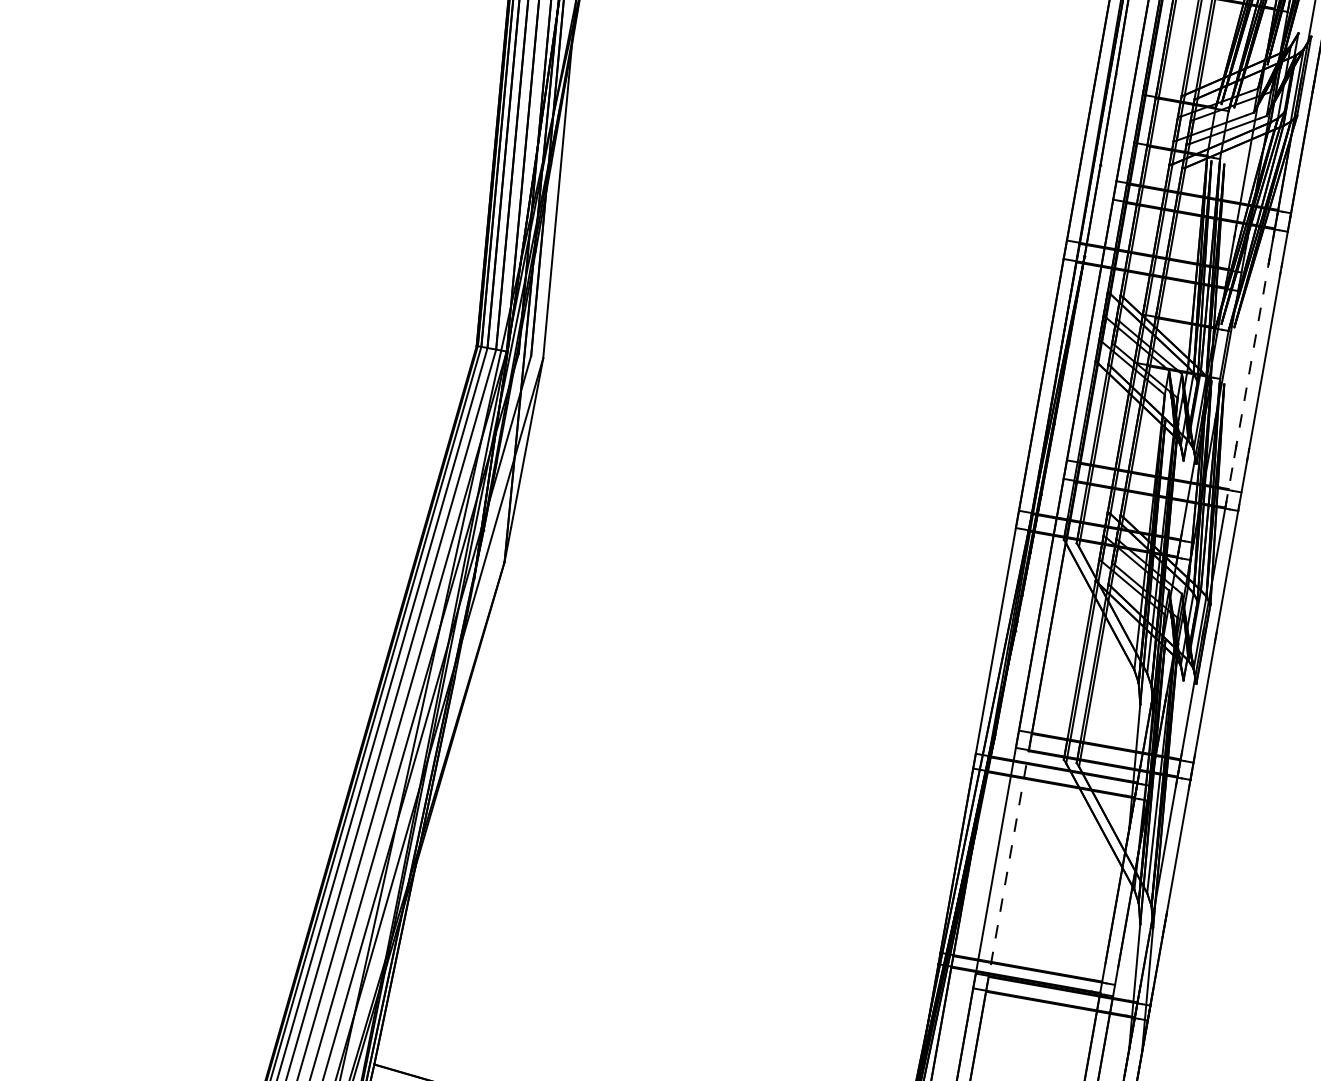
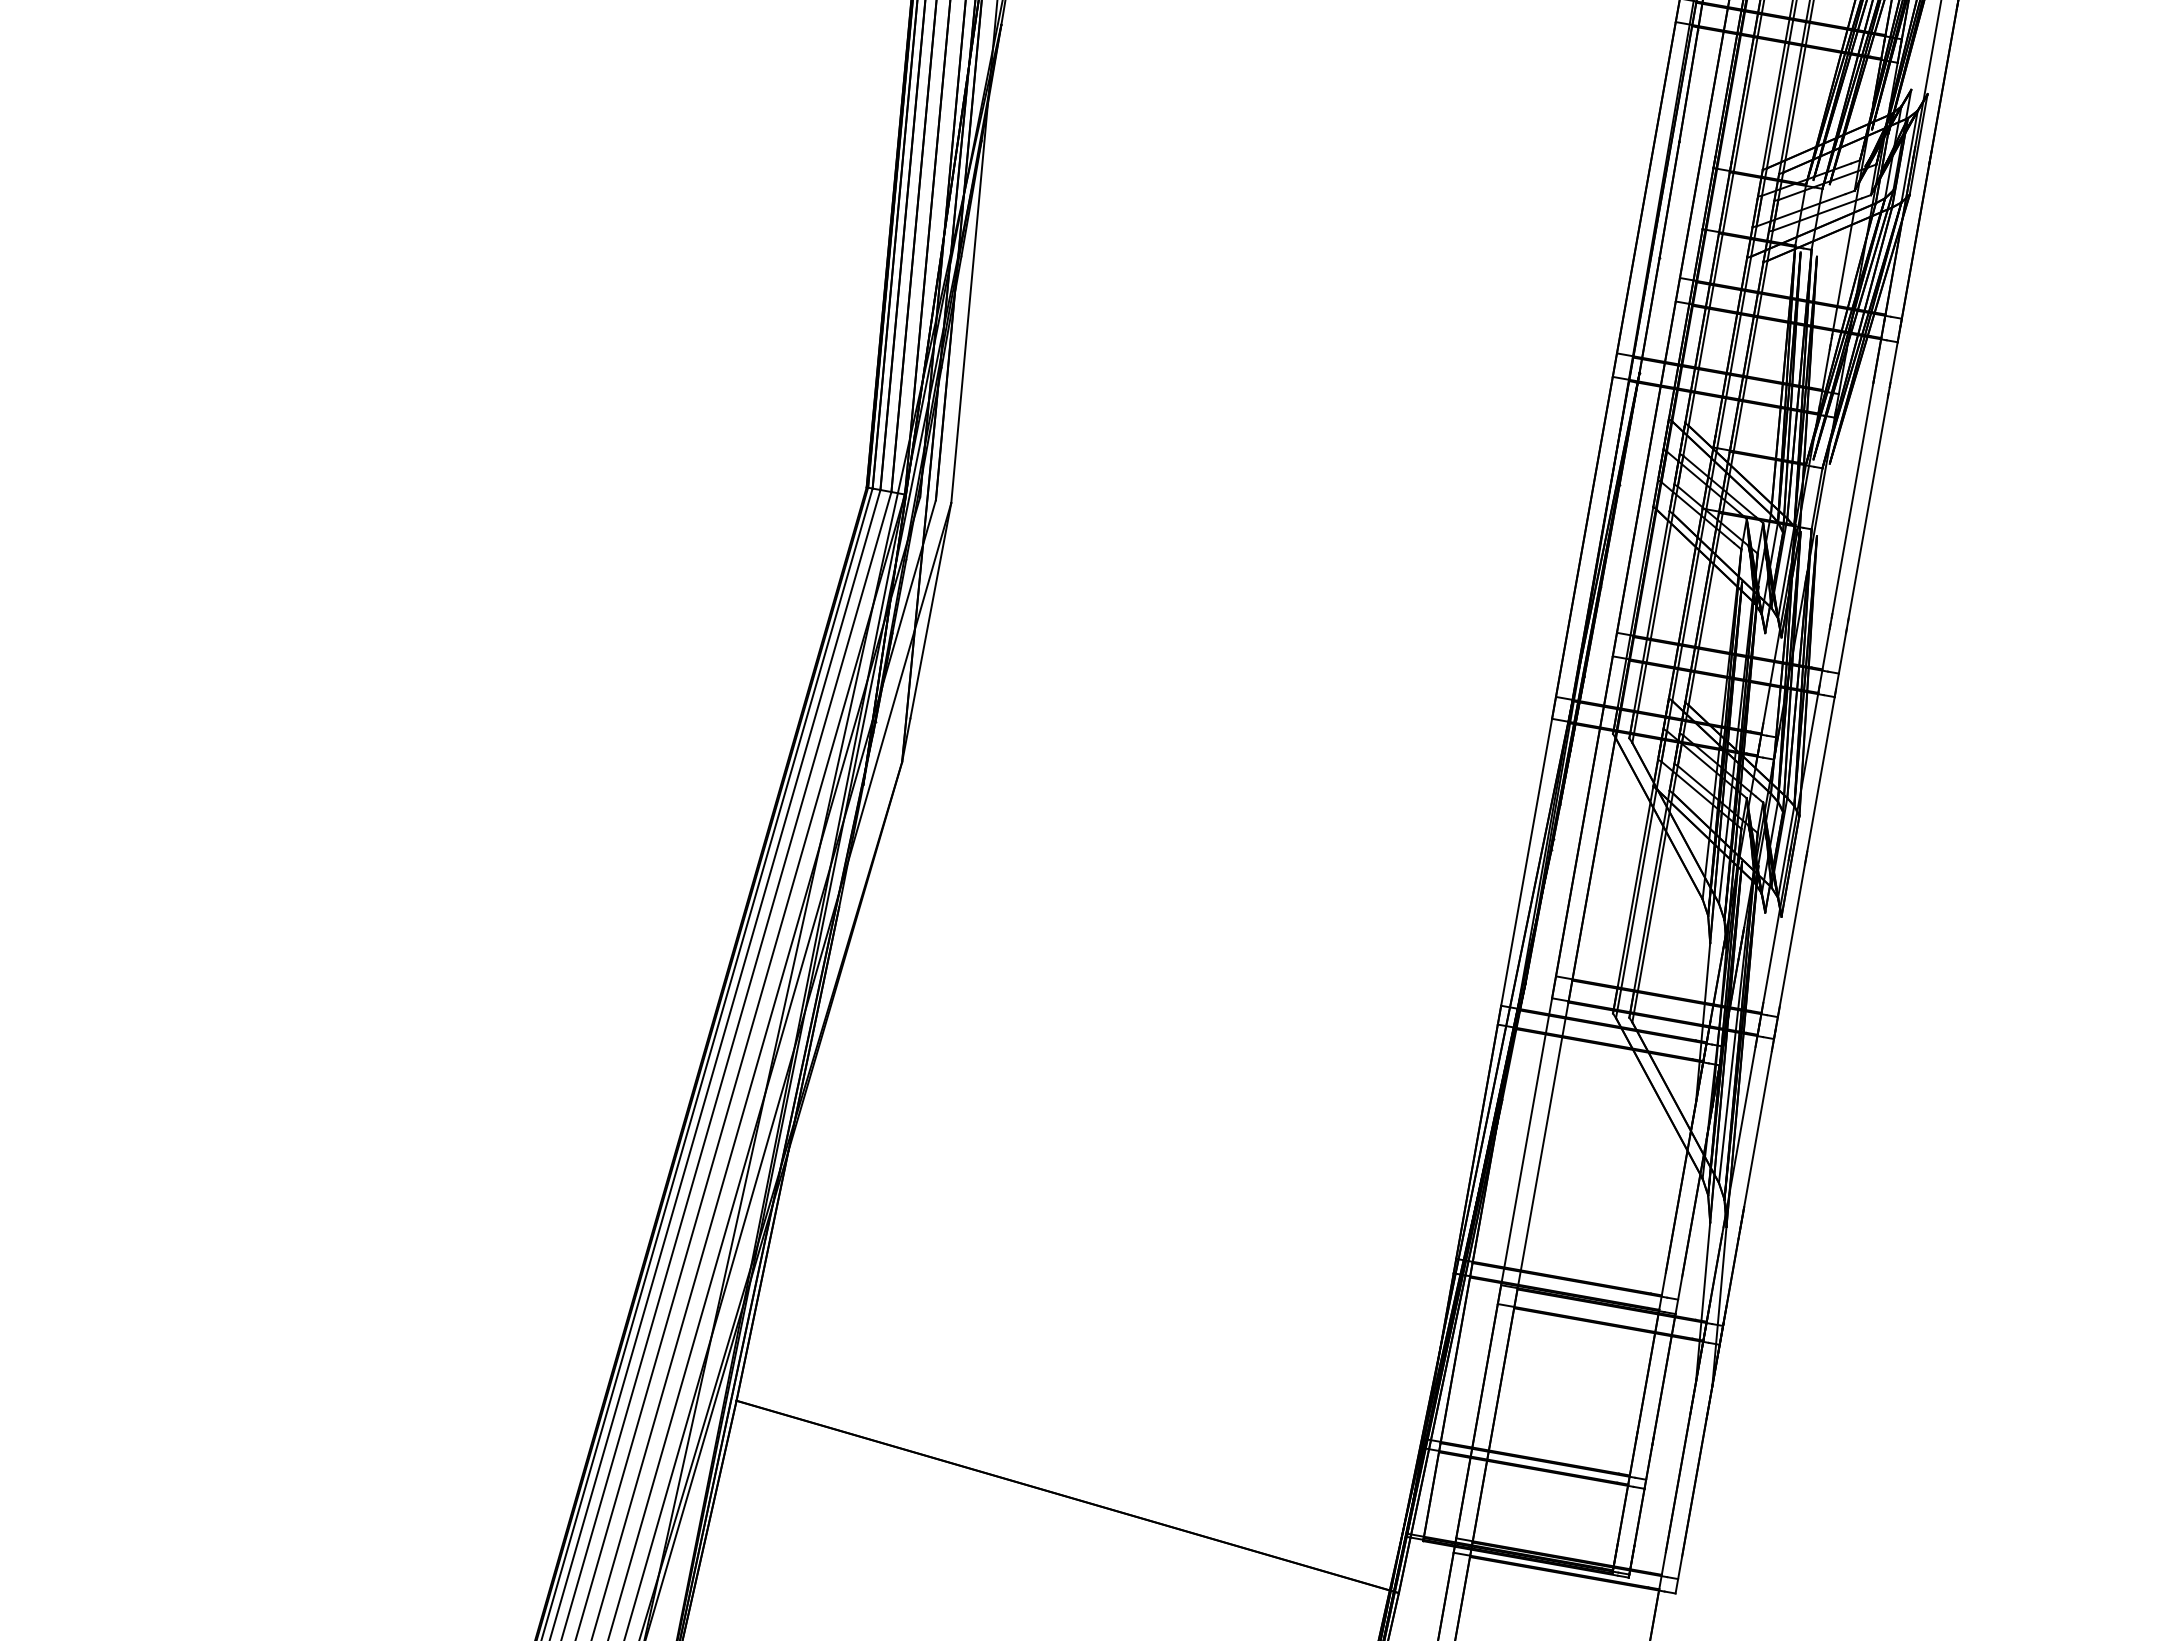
line: (1249, 367) -> (1849, 514), dashed -> solid
line: (1007, 870) -> (1541, 1154), dashed -> solid

